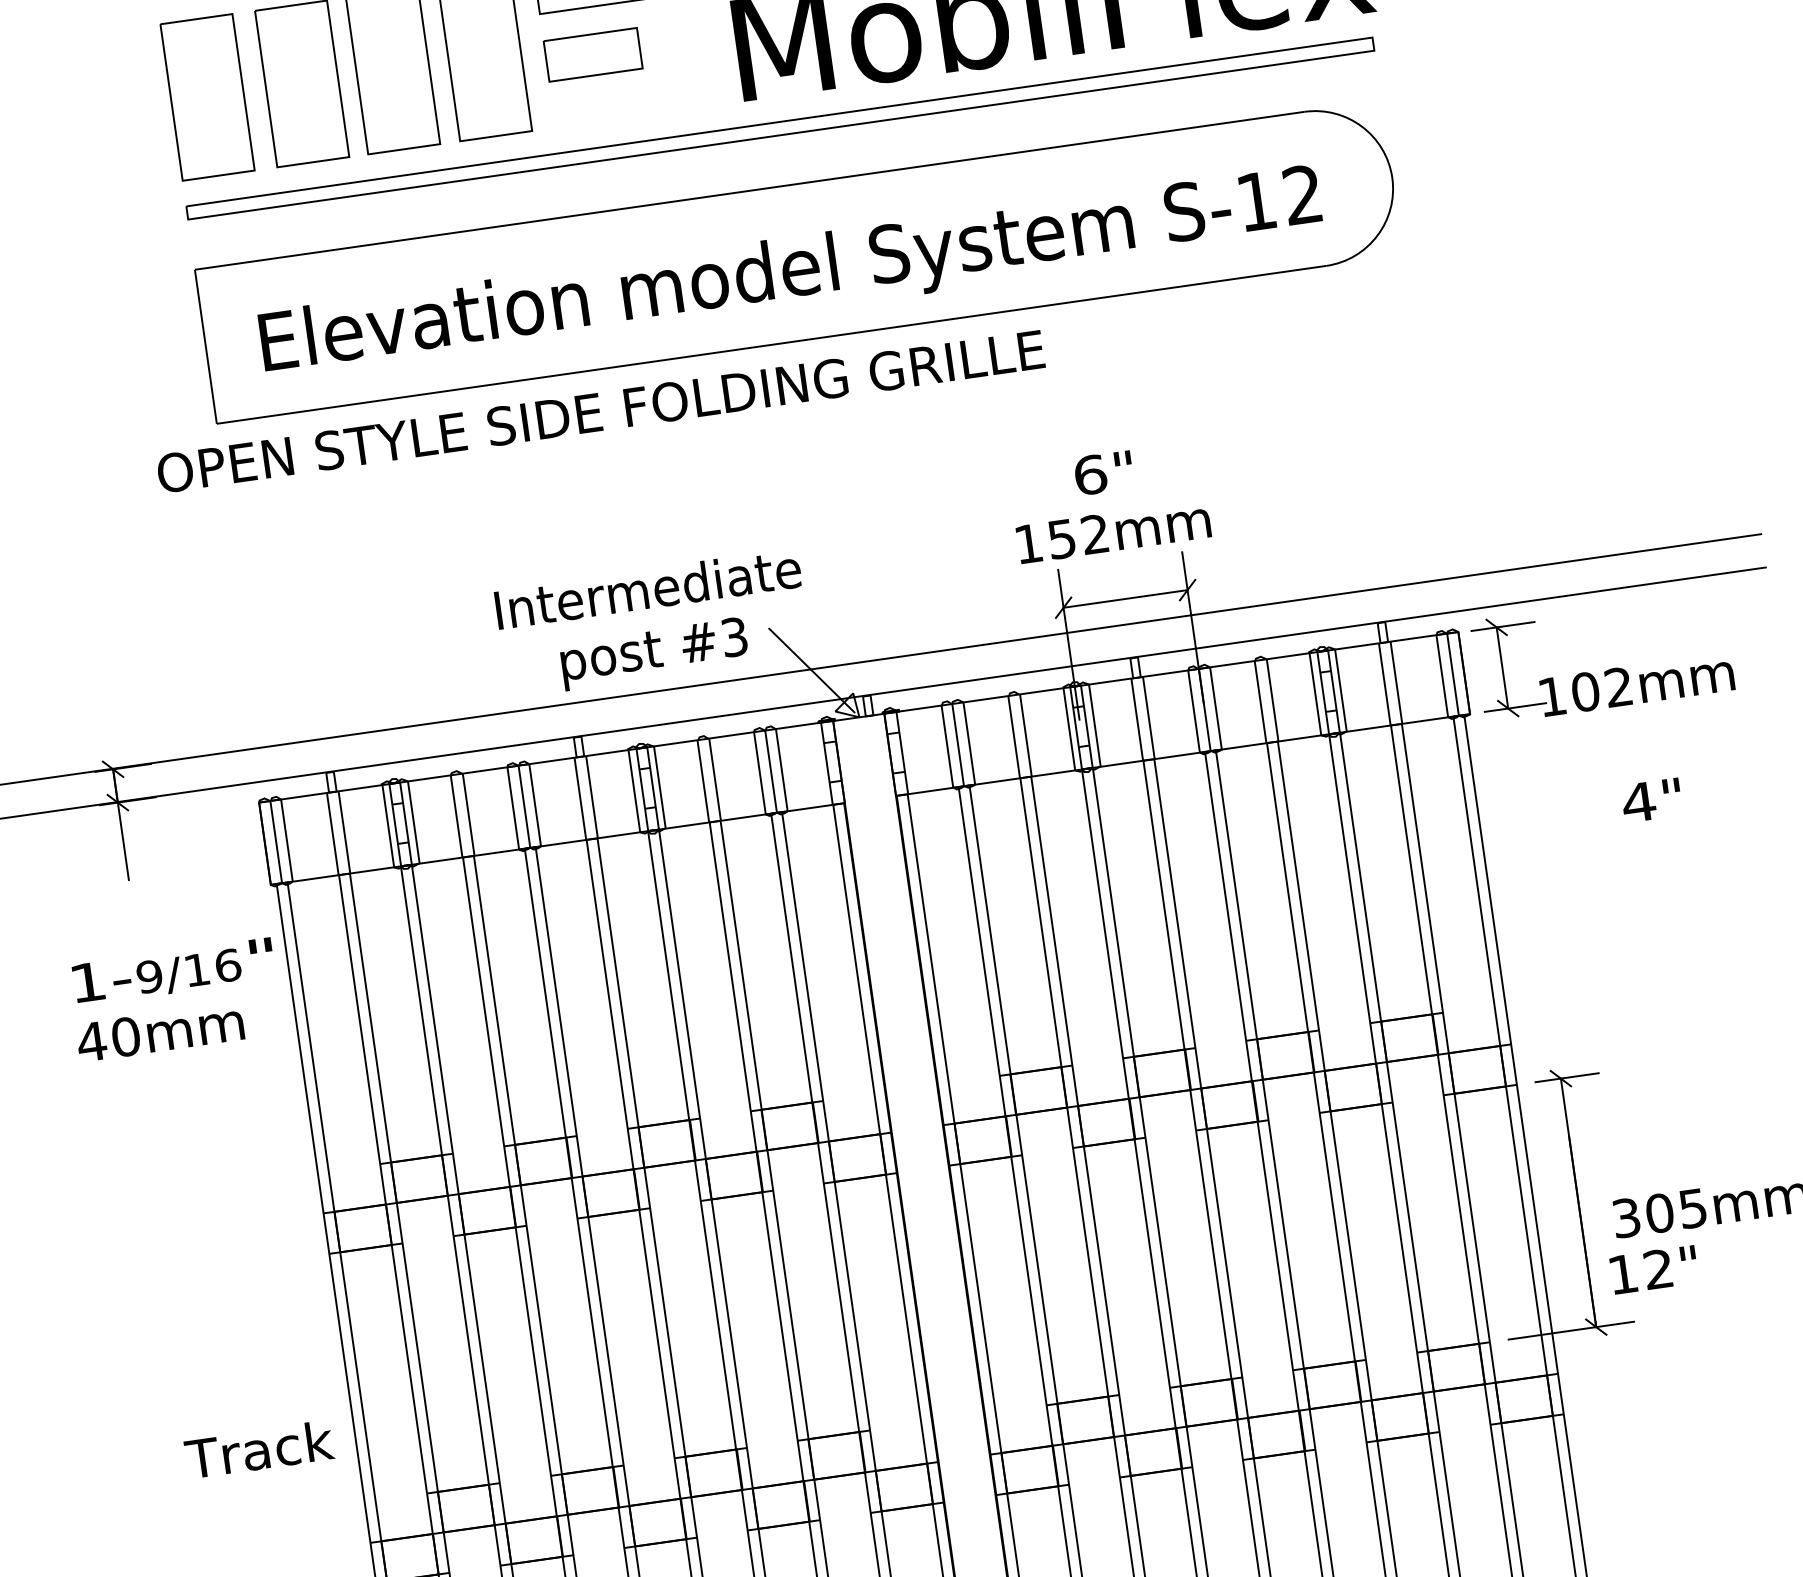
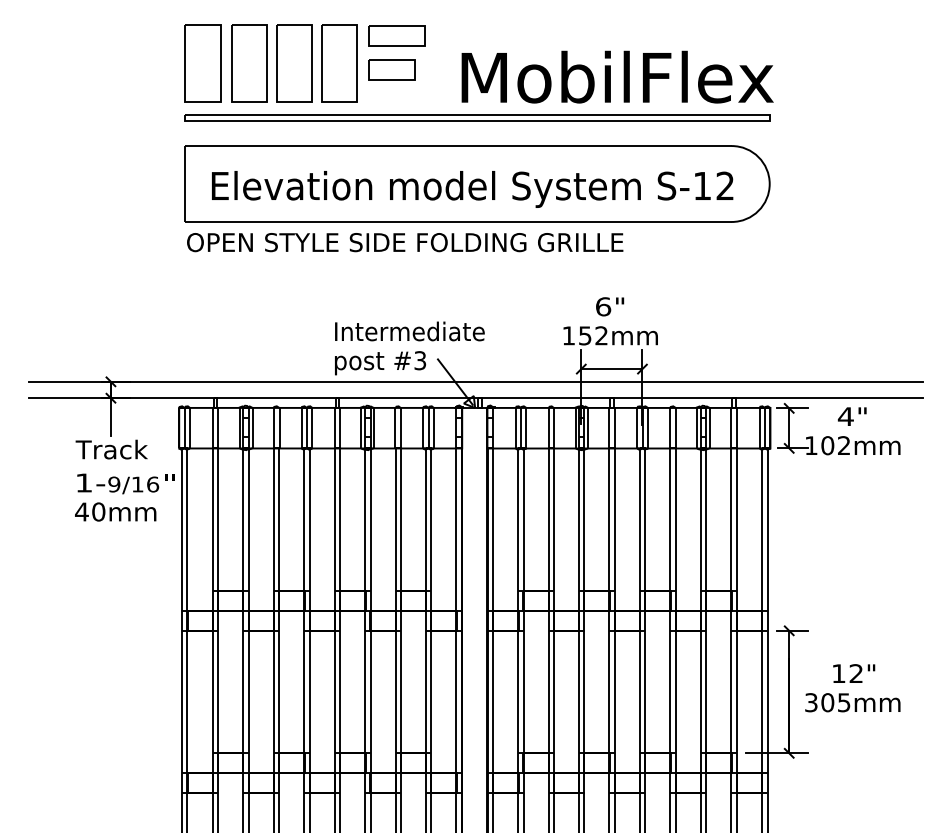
text: (601, 411) -> (405, 242), moved
text: (647, 589) -> (409, 331), moved
text: (1650, 800) -> (851, 416), moved
text: (1654, 1269) -> (854, 673), moved
text: (258, 1449) -> (111, 449), moved

